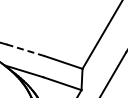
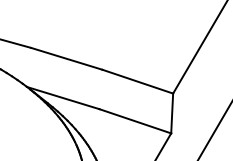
line: (25, 50) -> (66, 59), dashed -> solid

